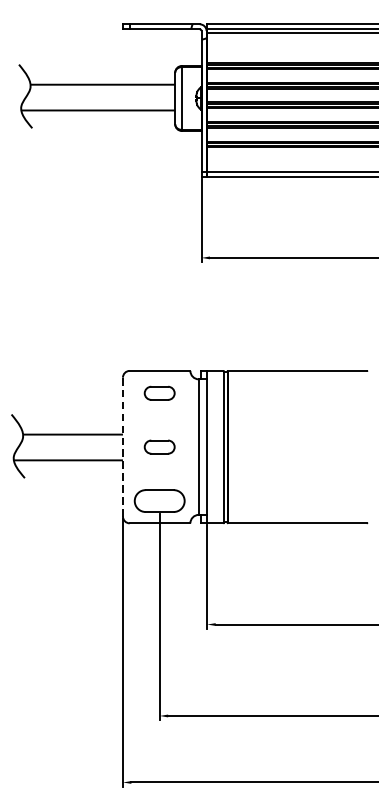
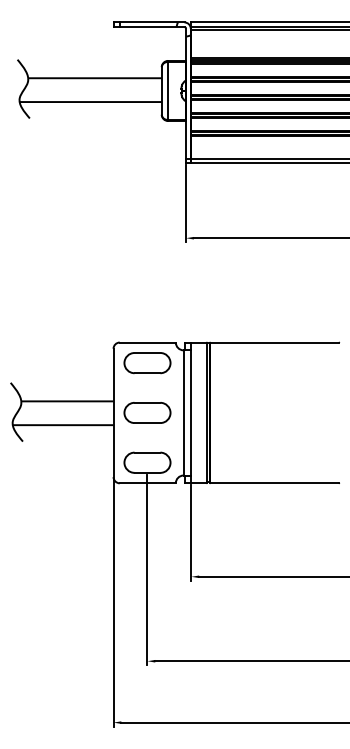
part: (159, 393) -> (147, 363), size x1.67
line: (122, 446) -> (113, 412), dashed -> solid
part: (159, 446) -> (147, 412), size x1.67

